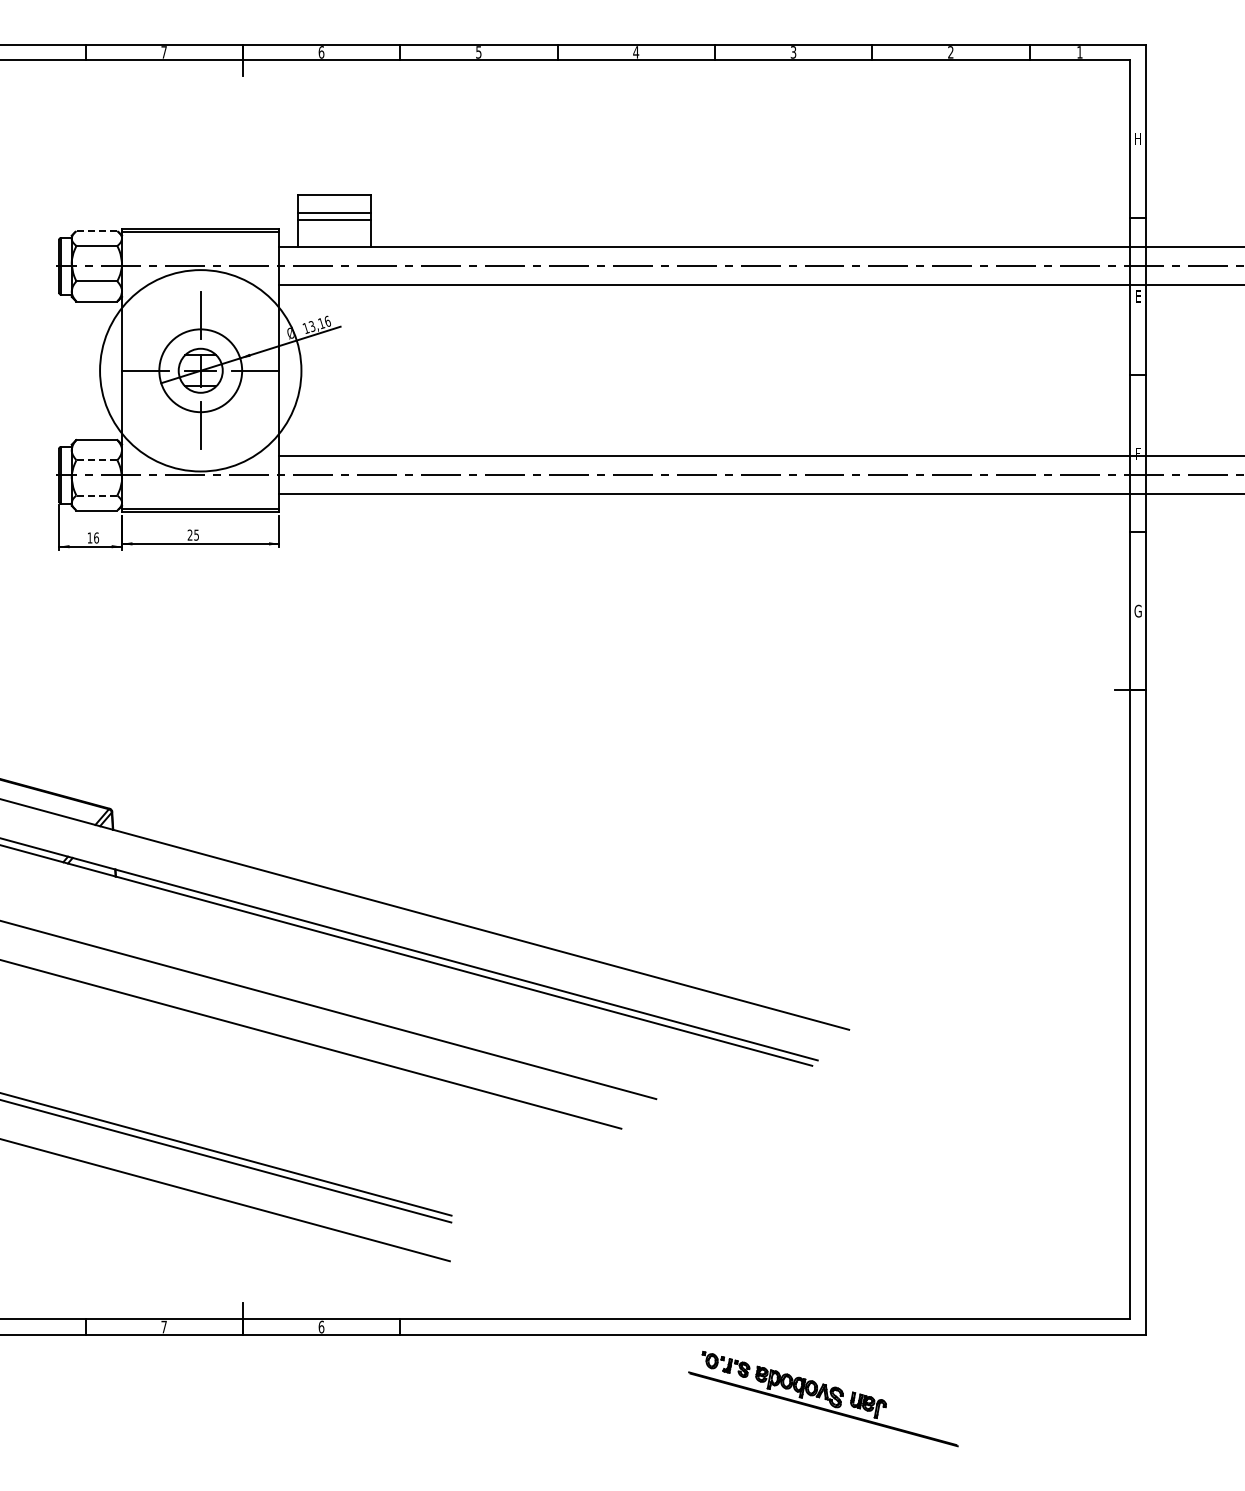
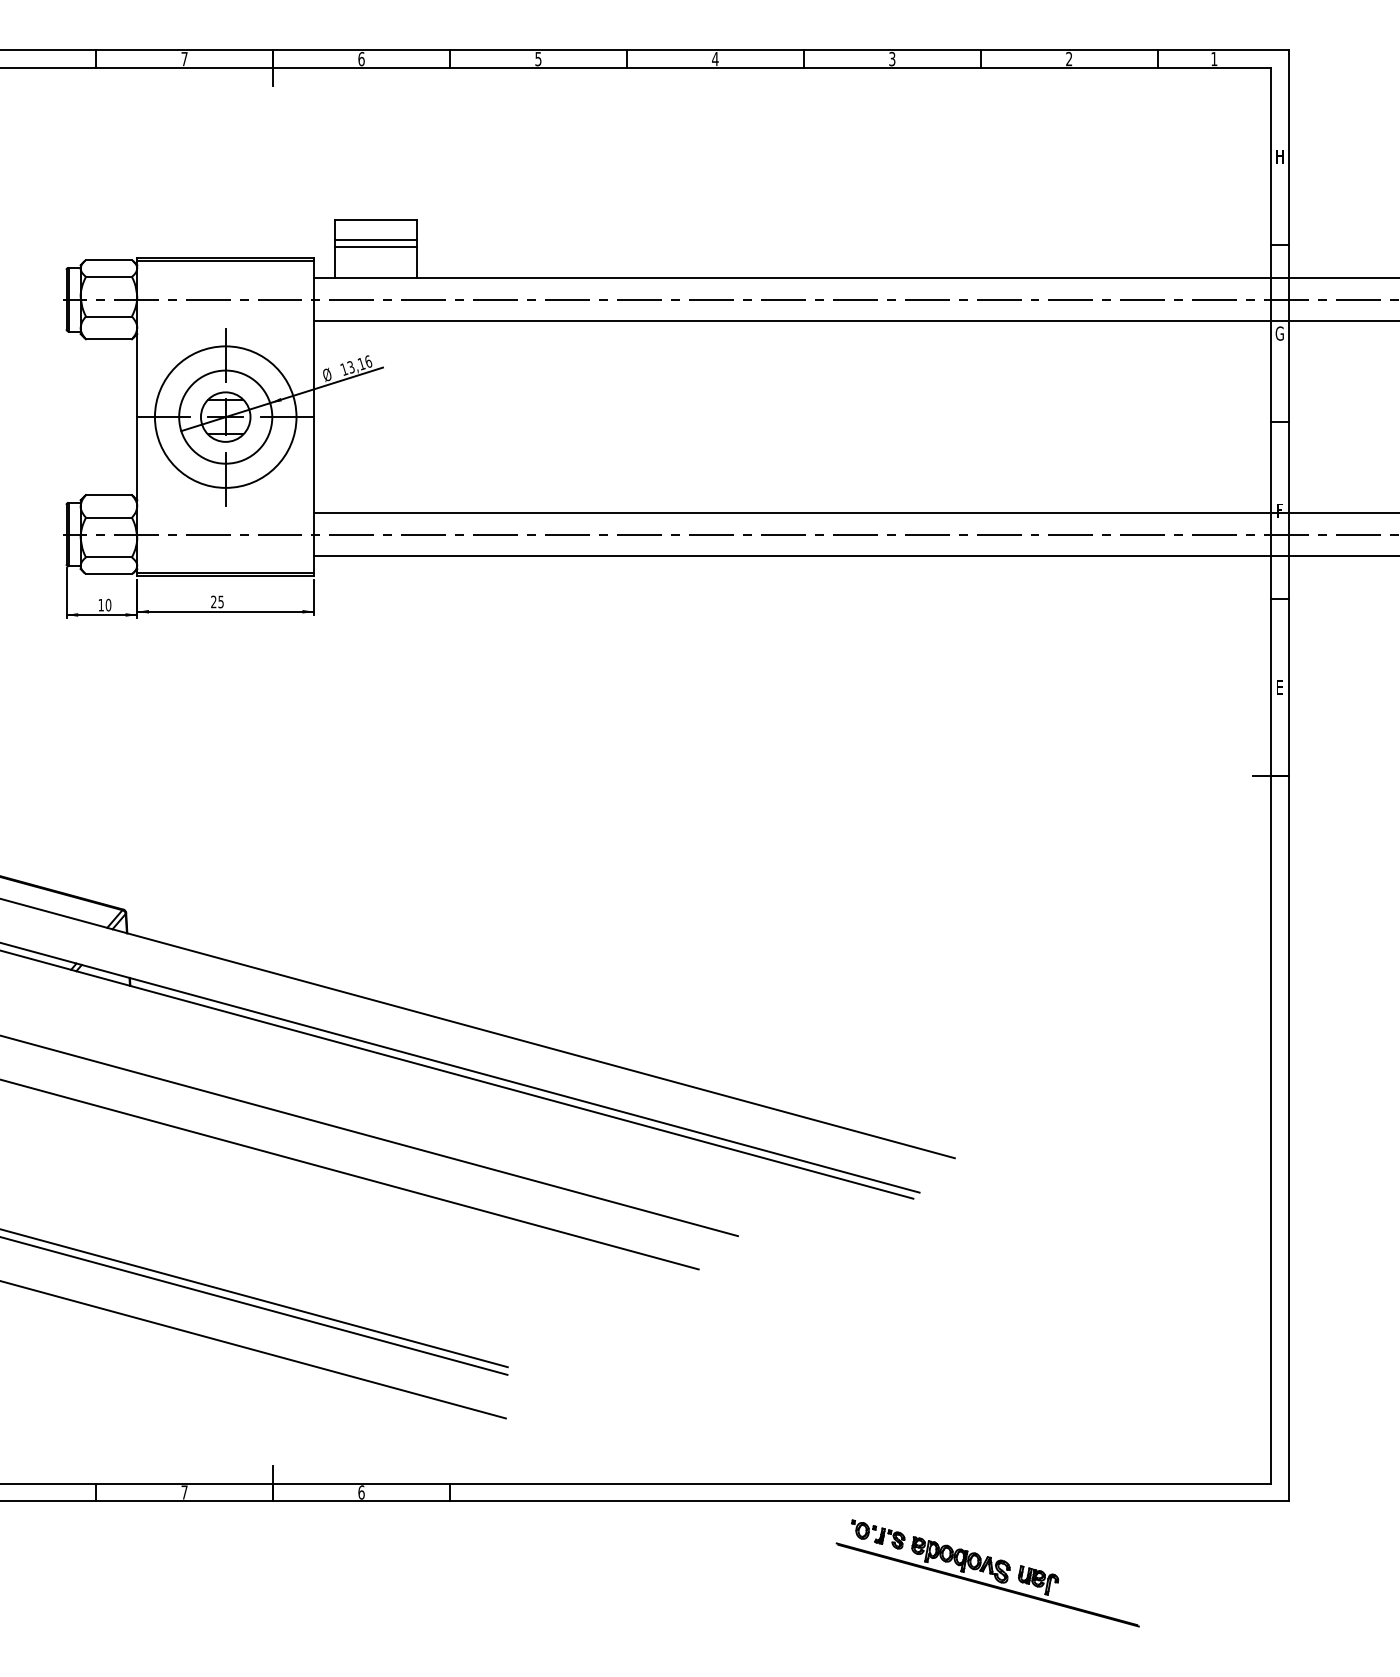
line: (96, 231) -> (108, 260), dashed -> solid
text: (1137, 296) -> (1279, 333), E -> G
circle: (200, 370) -> (225, 416), size x0.62
line: (96, 460) -> (108, 518), dashed -> solid
line: (96, 495) -> (108, 557), dashed -> solid
text: (96, 537) -> (108, 604), 16 -> 10
text: (1137, 610) -> (1279, 686), G -> E
part: (823, 1398) -> (987, 1572), moved

